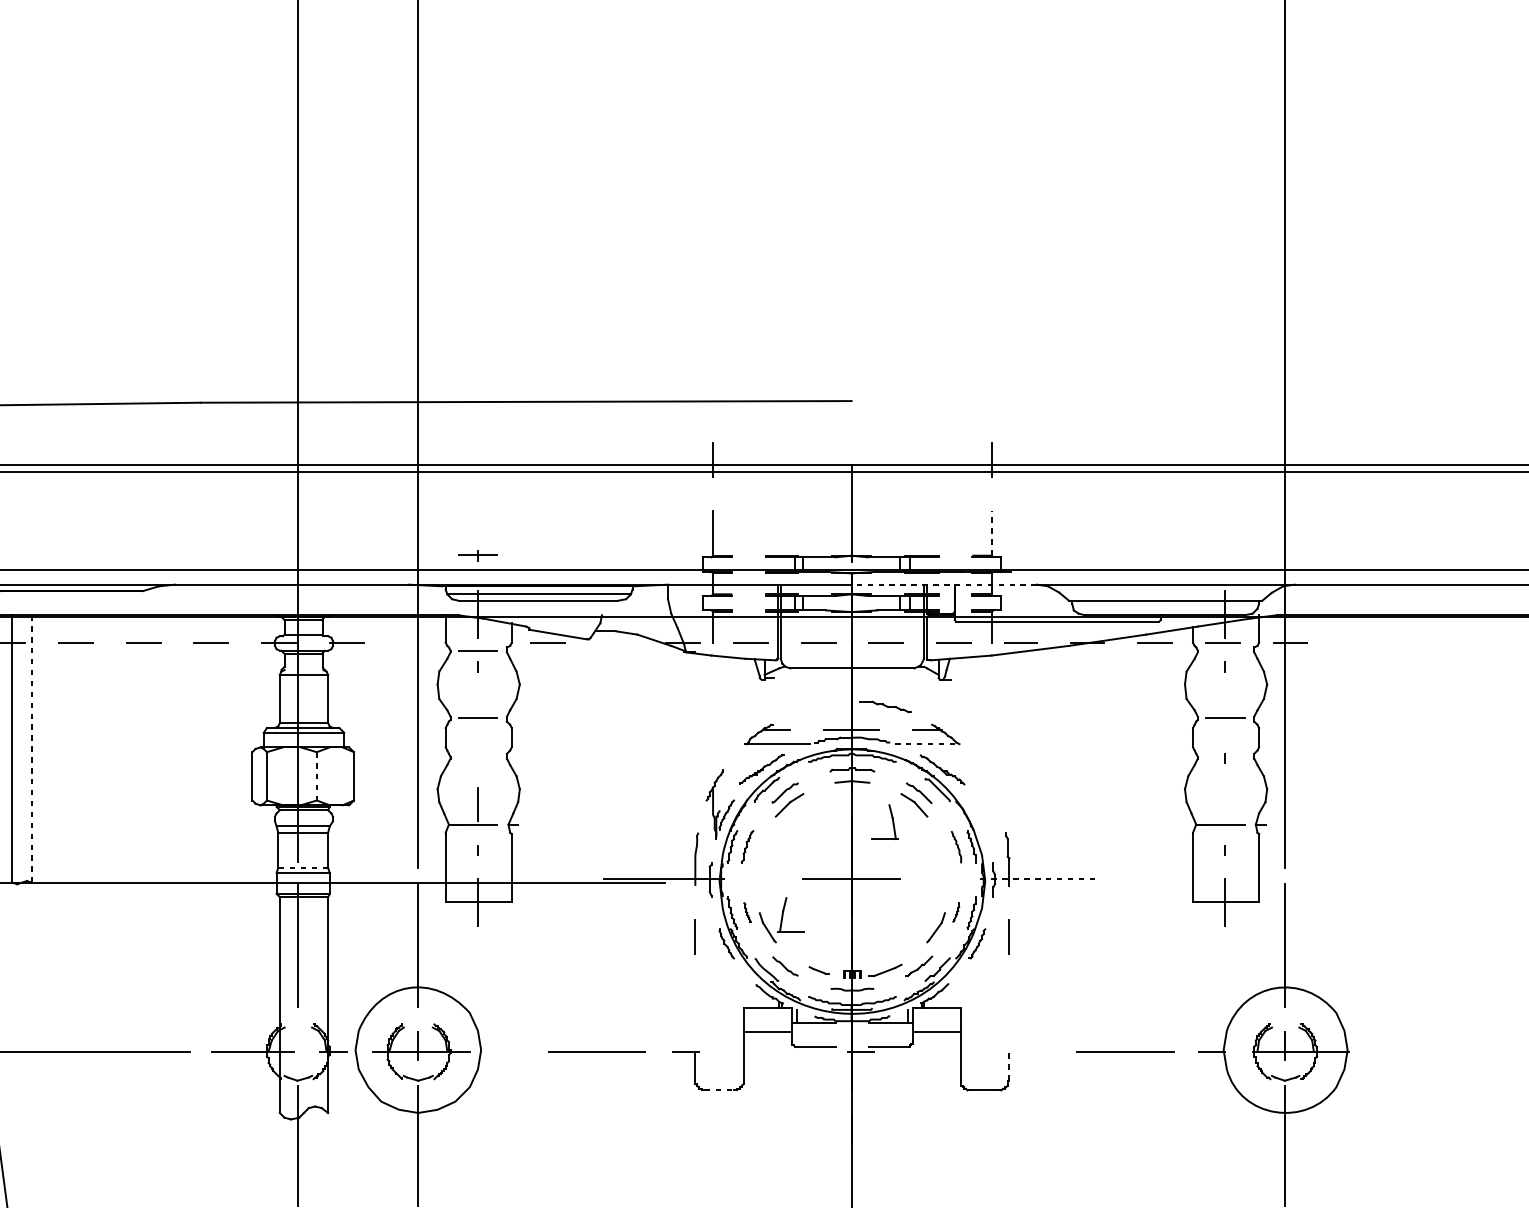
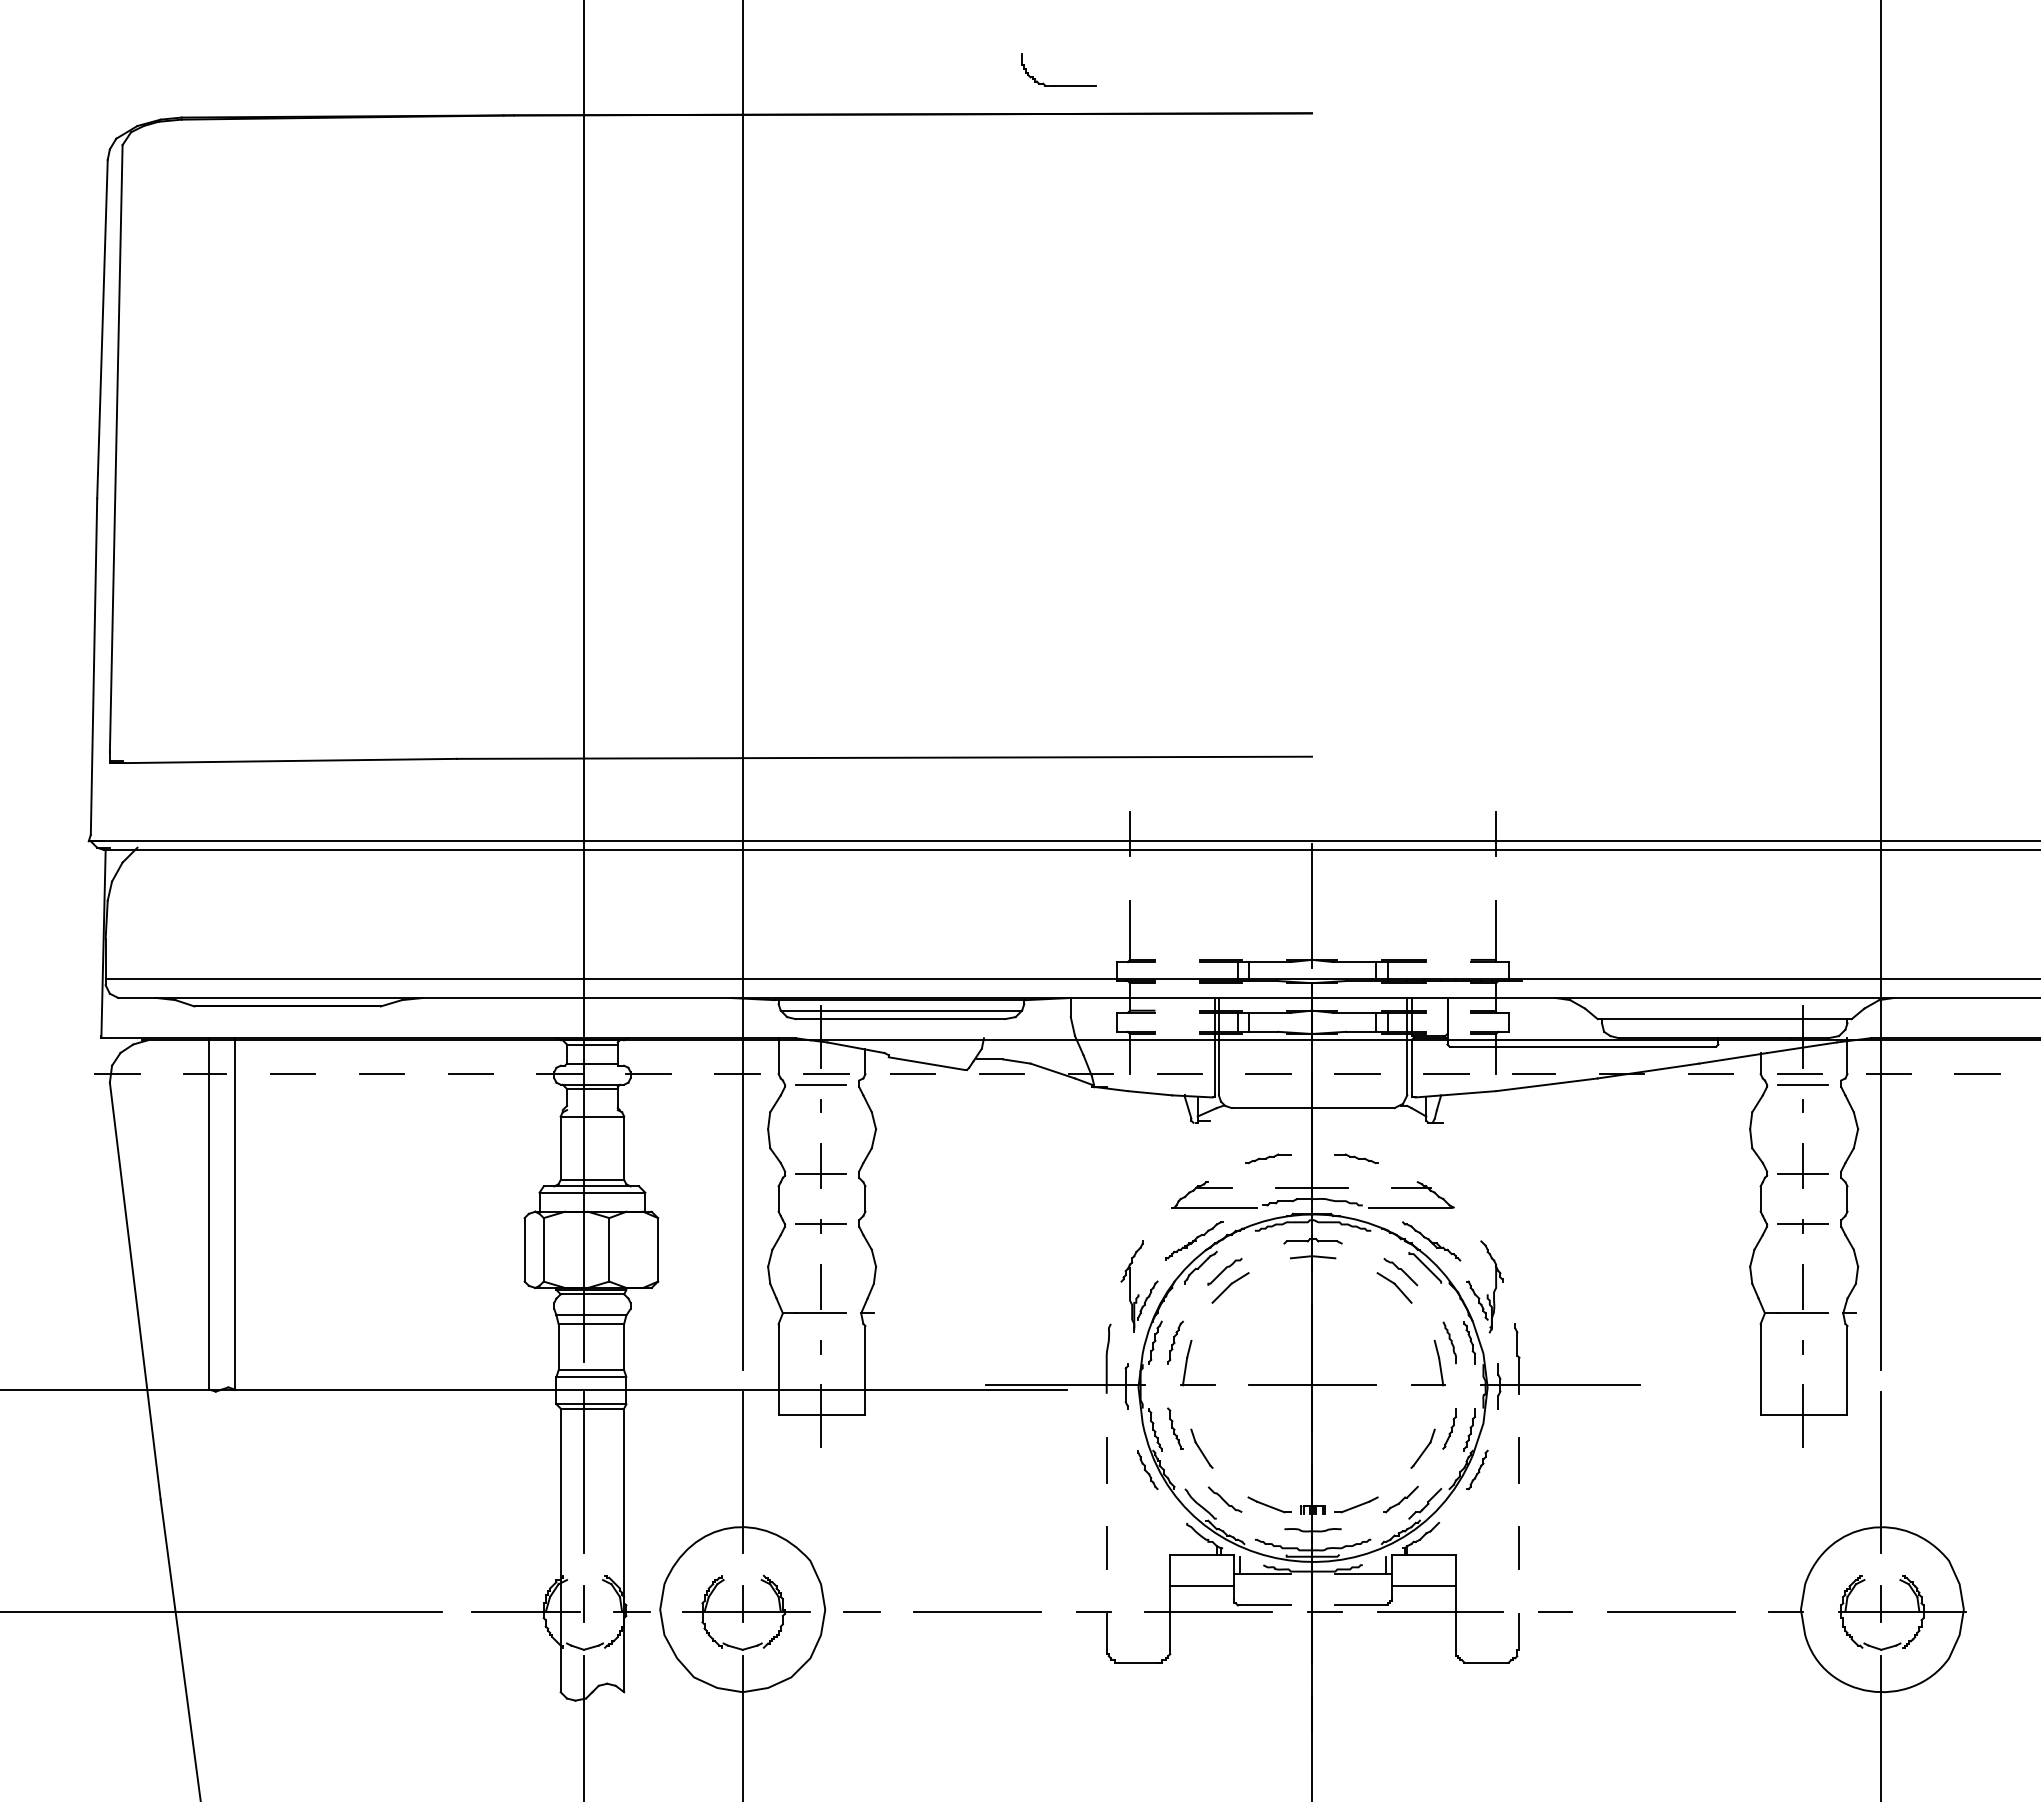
line: (991, 533) -> (1496, 930), dashed -> solid
part: (477, 556) -> (820, 1226), moved
line: (944, 584) -> (1433, 997), dashed -> solid
line: (414, 642) -> (737, 1074), added
line: (482, 642) -> (826, 1074), added
line: (615, 642) -> (1001, 1073), added
line: (1358, 642) -> (1977, 1073), added
line: (1224, 650) -> (1802, 1084), added
part: (818, 706) -> (1268, 1158), added
part: (885, 706) -> (1356, 1158), size x0.62
line: (478, 712) -> (821, 1166), added
line: (1225, 712) -> (1803, 1166), added
line: (926, 744) -> (1410, 1207), dashed -> solid
line: (31, 748) -> (234, 1213), dashed -> solid
line: (1224, 757) -> (1802, 1224), added
line: (316, 776) -> (609, 1249), dashed -> solid
line: (1225, 804) -> (1803, 1286), added
part: (984, 810) -> (1486, 1294), added
part: (892, 821) -> (1438, 1362), moved
line: (303, 868) -> (591, 1370), dashed -> solid
line: (1041, 879) -> (1561, 1385), dashed -> solid
part: (747, 912) -> (1175, 1428), size x1.67
part: (956, 912) -> (1449, 1428), size x1.67
part: (783, 915) -> (1187, 1363), moved
part: (819, 970) -> (1269, 1504), size x1.67
line: (695, 1003) -> (1106, 1548), added
line: (1009, 1003) -> (1519, 1548), added
line: (297, 1046) -> (583, 1604), added
line: (508, 1051) -> (861, 1611), added
line: (772, 1051) -> (1207, 1611), added
line: (948, 1051) -> (1439, 1611), added
line: (1036, 1051) -> (1555, 1611), added
line: (1009, 1066) -> (1519, 1631), dashed -> solid
line: (719, 1090) -> (1138, 1662), dashed -> solid

